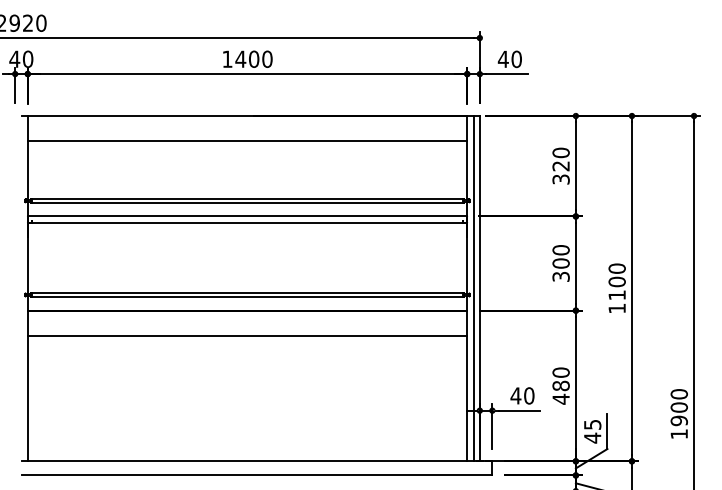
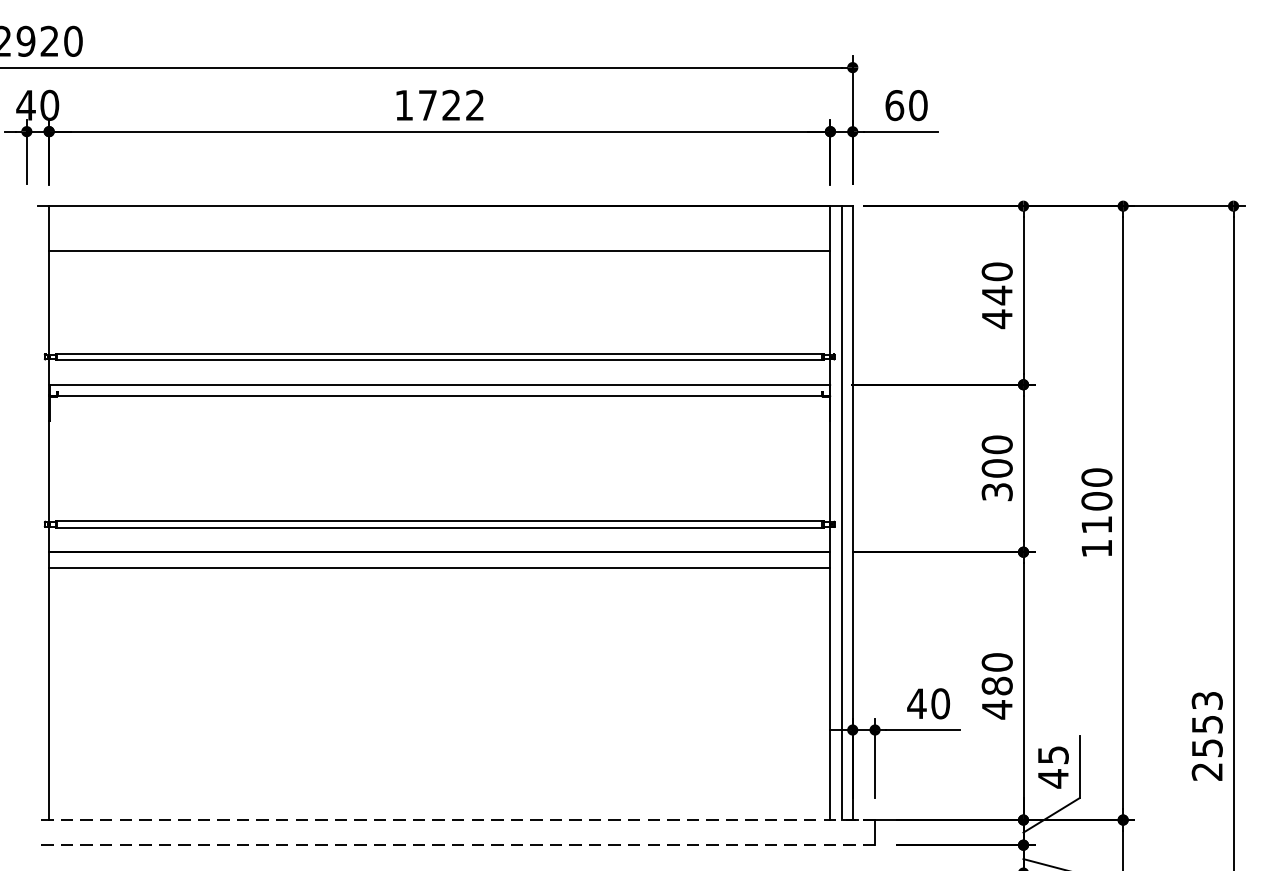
text: (253, 58) -> (450, 103), 1400 -> 1722
text: (502, 59) -> (893, 105), 40 -> 60
text: (560, 172) -> (996, 306), 320 -> 440
line: (247, 335) -> (439, 567), moved
text: (679, 414) -> (1207, 736), 1900 -> 2553
line: (256, 461) -> (455, 820), solid -> dashed
line: (256, 475) -> (455, 845), solid -> dashed

